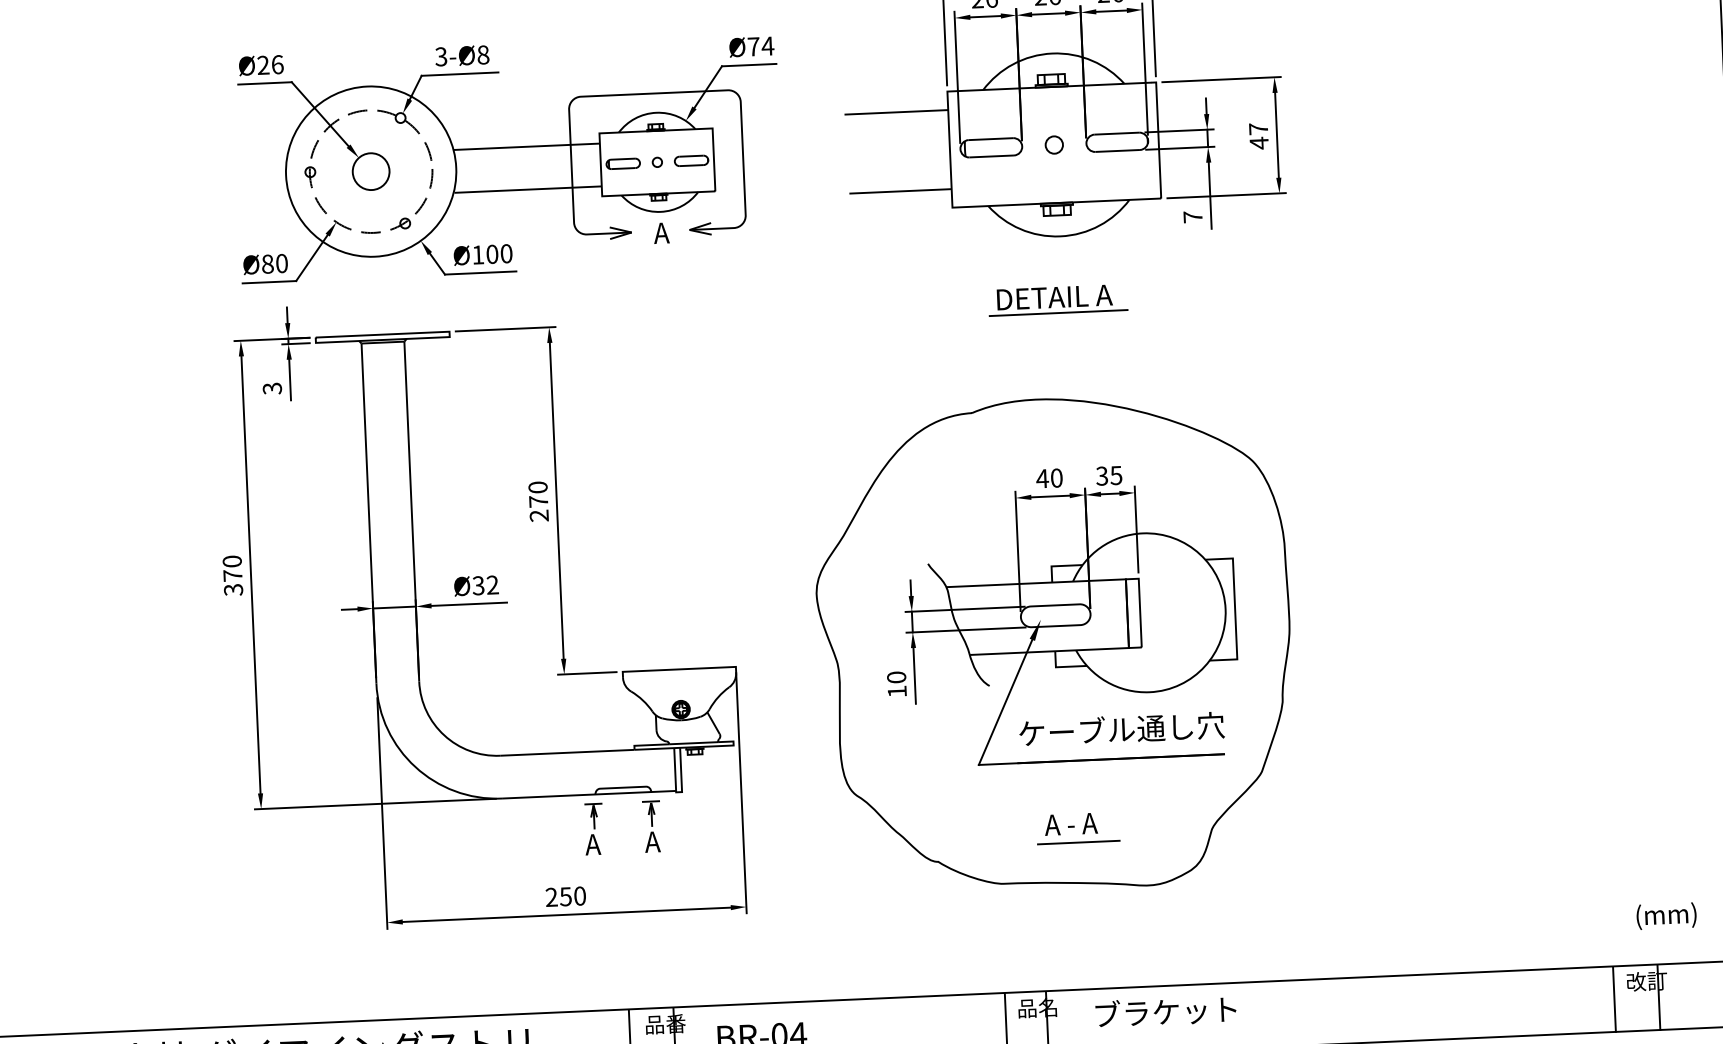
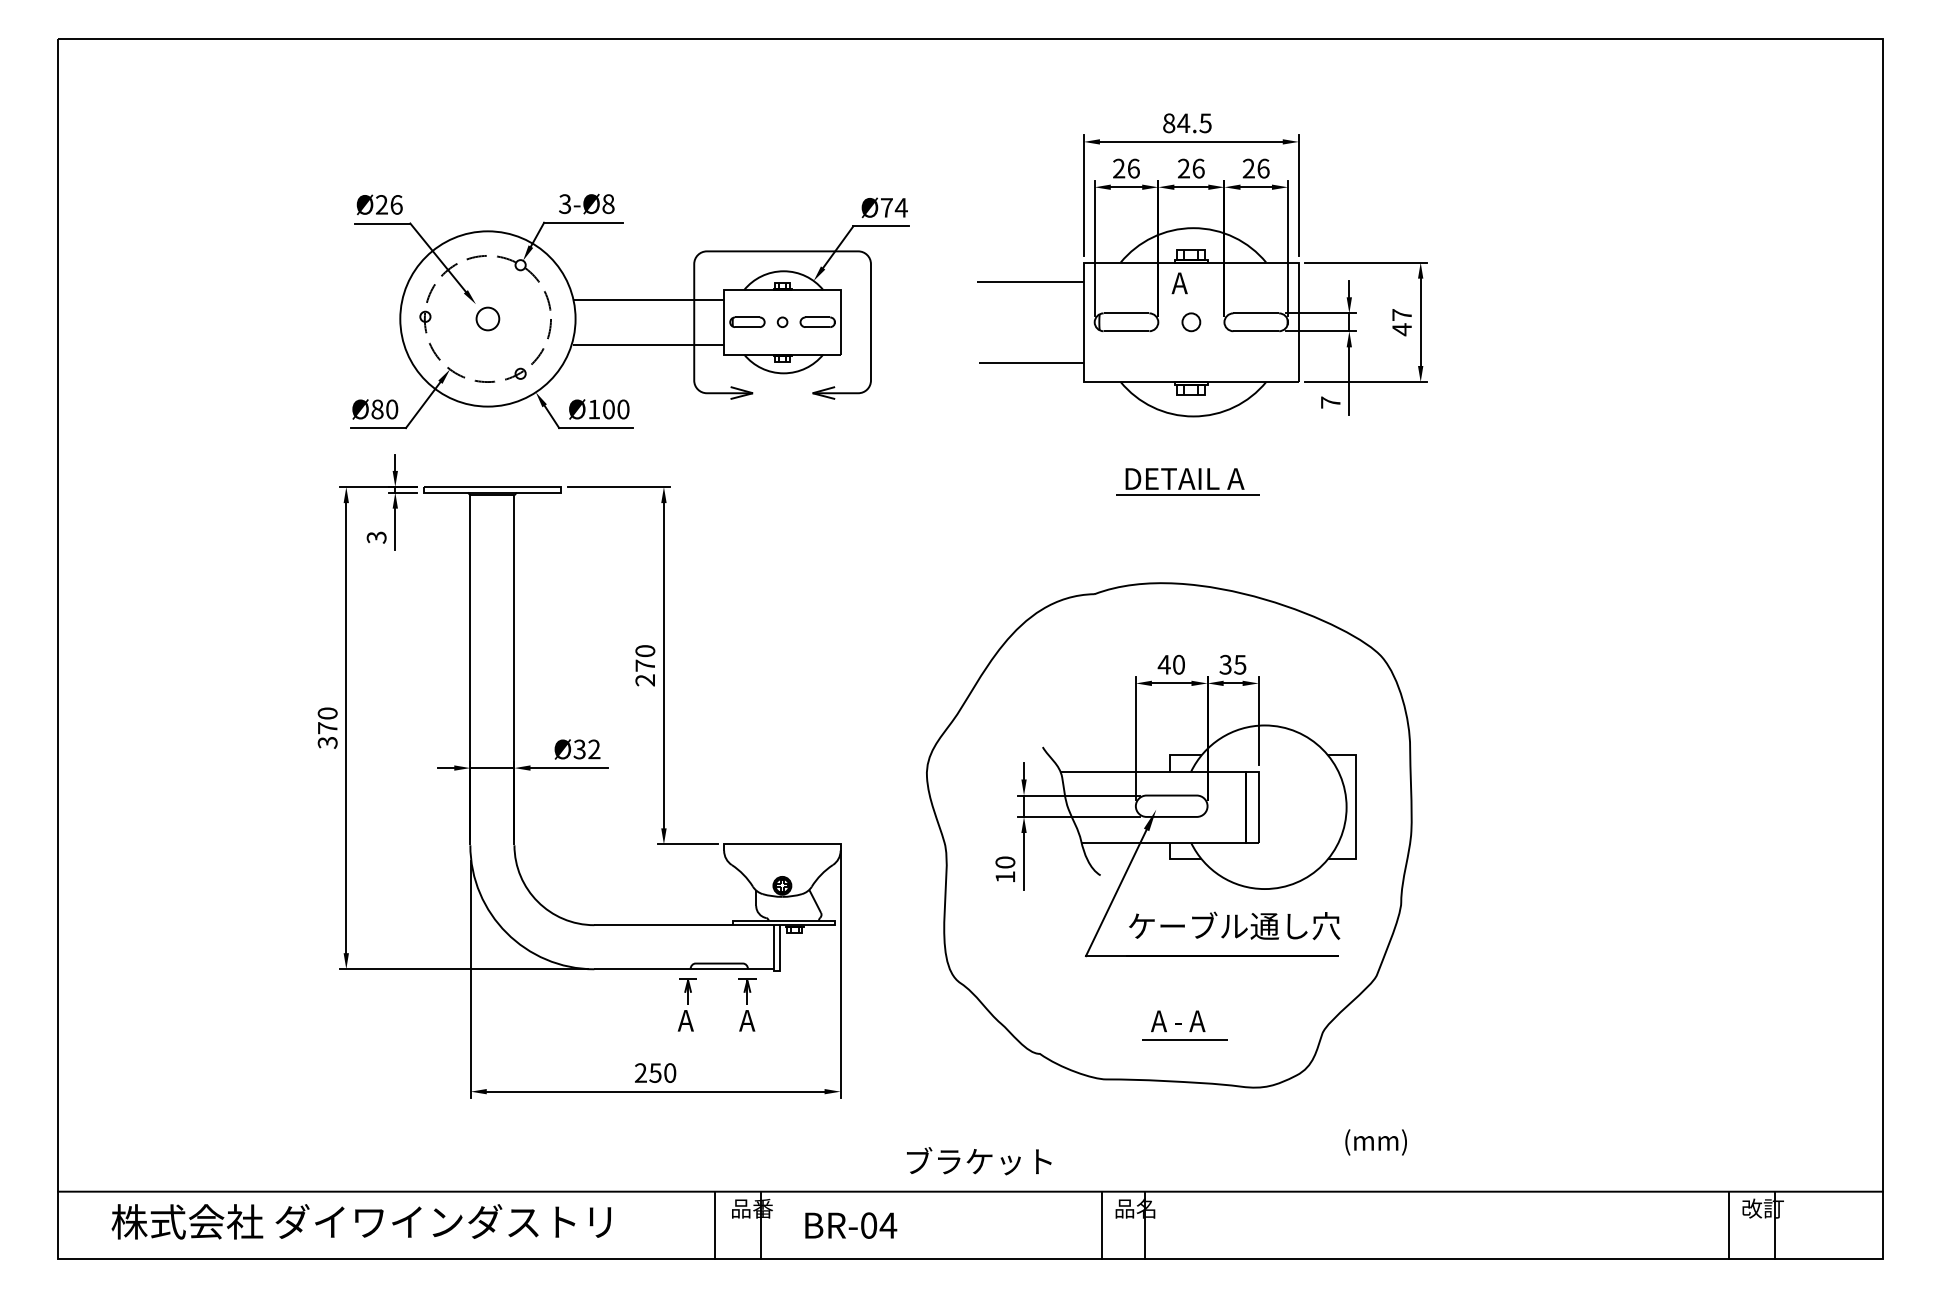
circle: (370, 171) -> (487, 318), size x0.6
text: (661, 233) -> (1179, 283), moved
text: (1665, 916) -> (1375, 1142), moved
text: (1166, 1012) -> (979, 1161), moved

